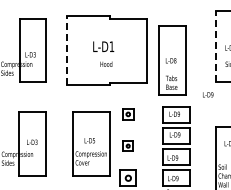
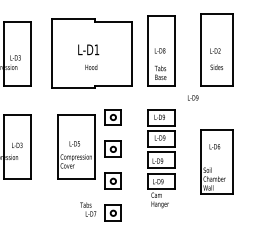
line: (216, 46) -> (201, 49), dashed -> solid
line: (67, 50) -> (52, 53), dashed -> solid
part: (172, 60) -> (161, 50), moved
part: (127, 114) -> (112, 117), size x1.43
part: (127, 145) -> (112, 148), size x1.67

